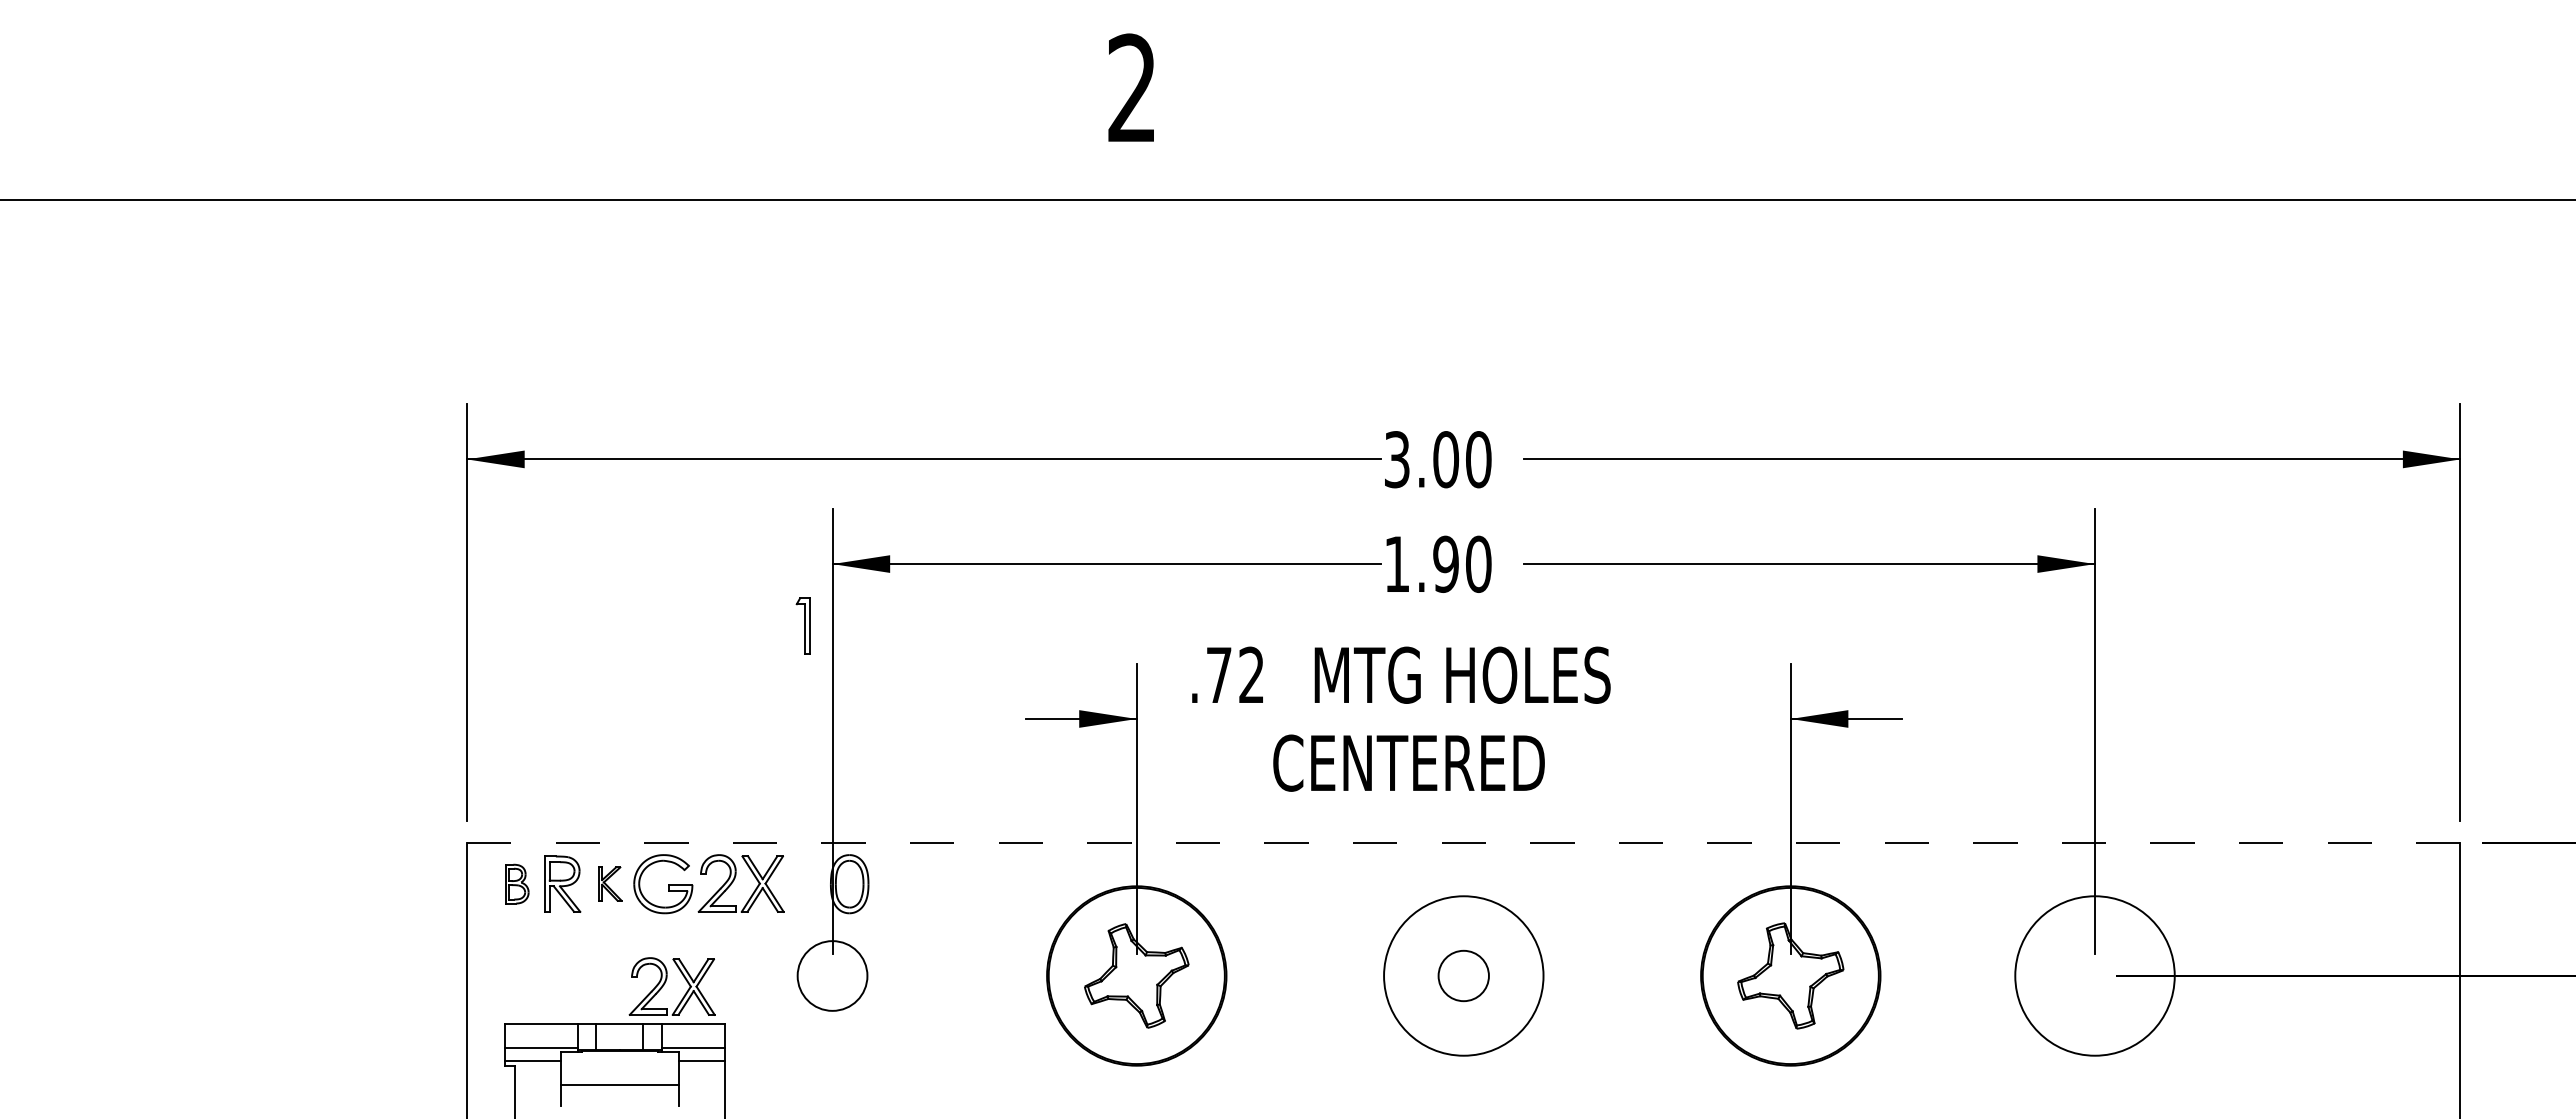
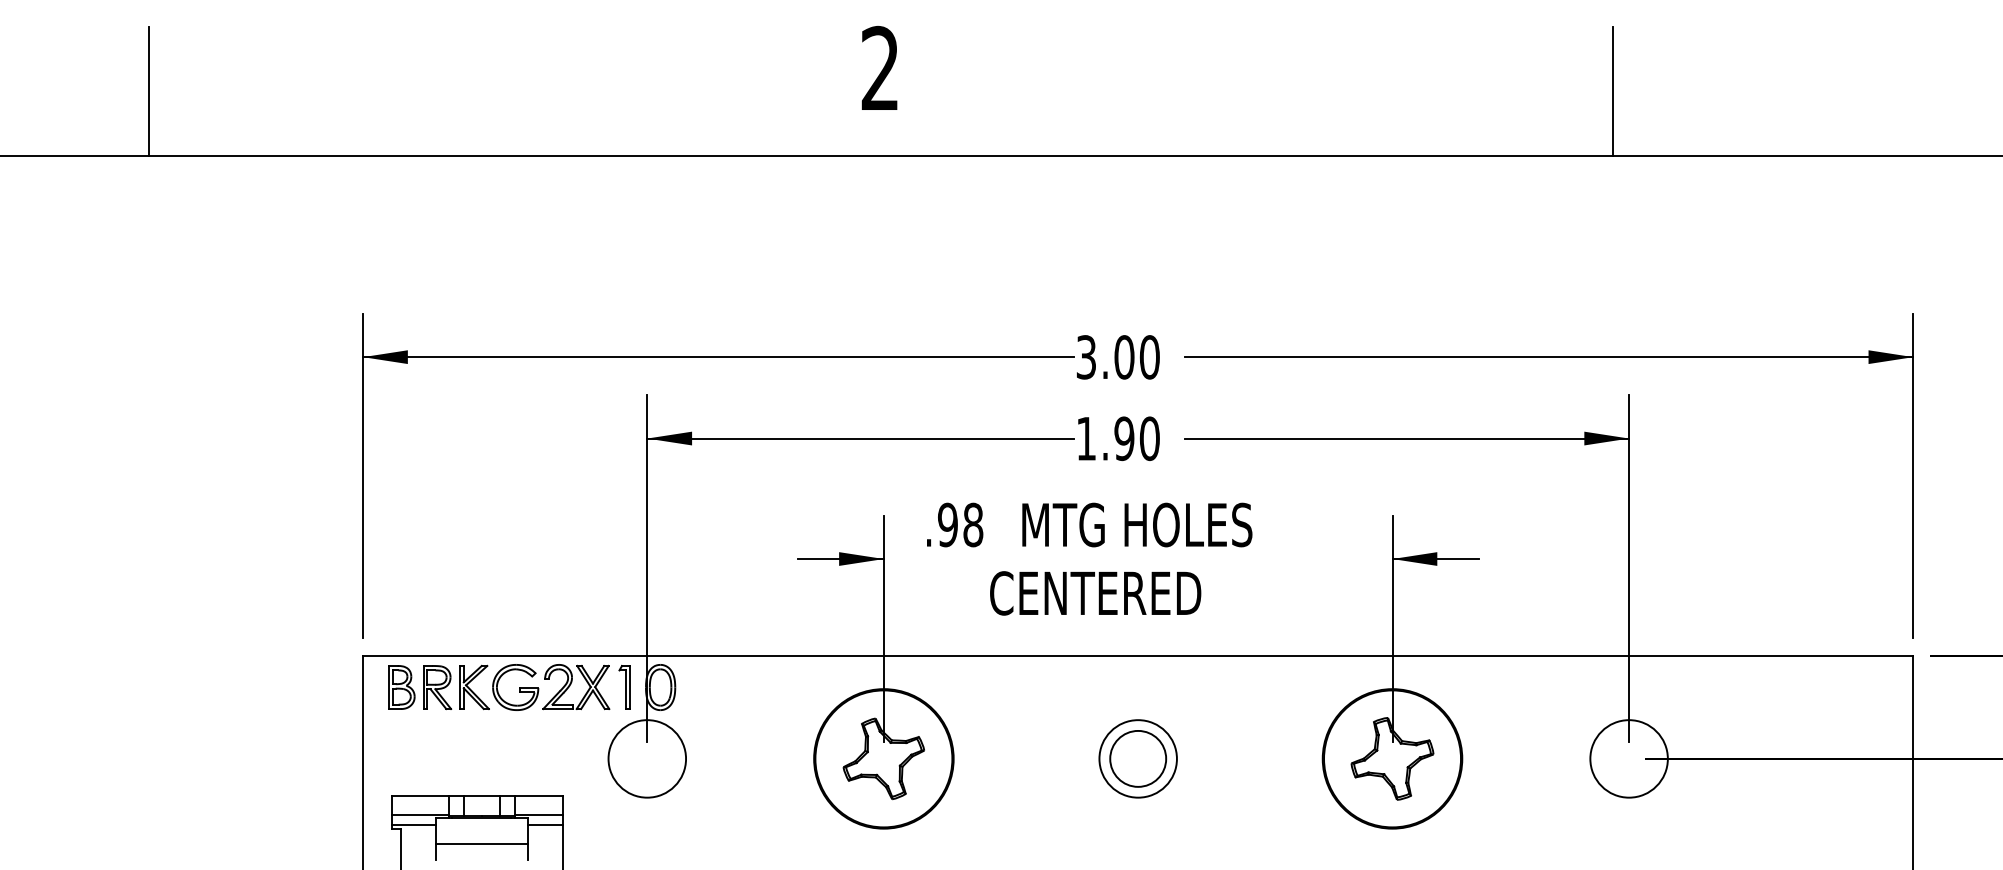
line: (192, 117) -> (149, 91), added
line: (2074, 117) -> (1613, 91), added
part: (802, 625) -> (623, 686), moved
text: (1235, 674) -> (960, 524), .72 -> .98
line: (1463, 843) -> (1137, 655), dashed -> solid
part: (517, 883) -> (402, 686), size x1.43
part: (610, 883) -> (474, 686), size x1.67
circle: (832, 975) -> (647, 758), size x1.43
circle: (1463, 975) -> (1137, 758), size x0.62
circle: (1463, 975) -> (1137, 758), size x1.43
circle: (2094, 975) -> (1628, 758), size x0.62
part: (665, 983) -> (517, 764), removed

